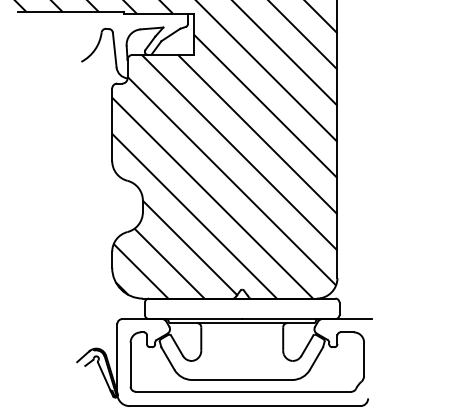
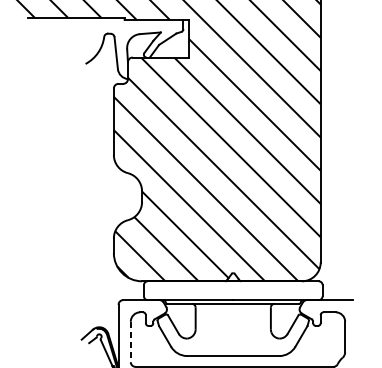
line: (130, 365) -> (130, 342), solid -> dashed

